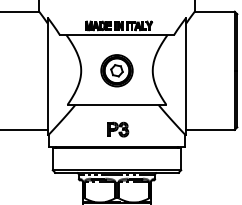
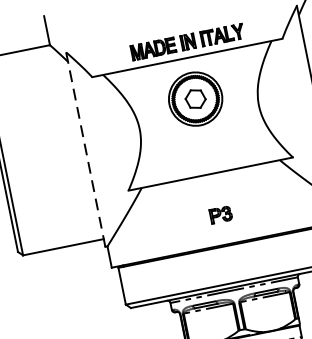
part: (116, 70) -> (194, 98), moved
line: (47, 75) -> (85, 148), solid -> dashed
part: (118, 129) -> (221, 214), size x0.6

